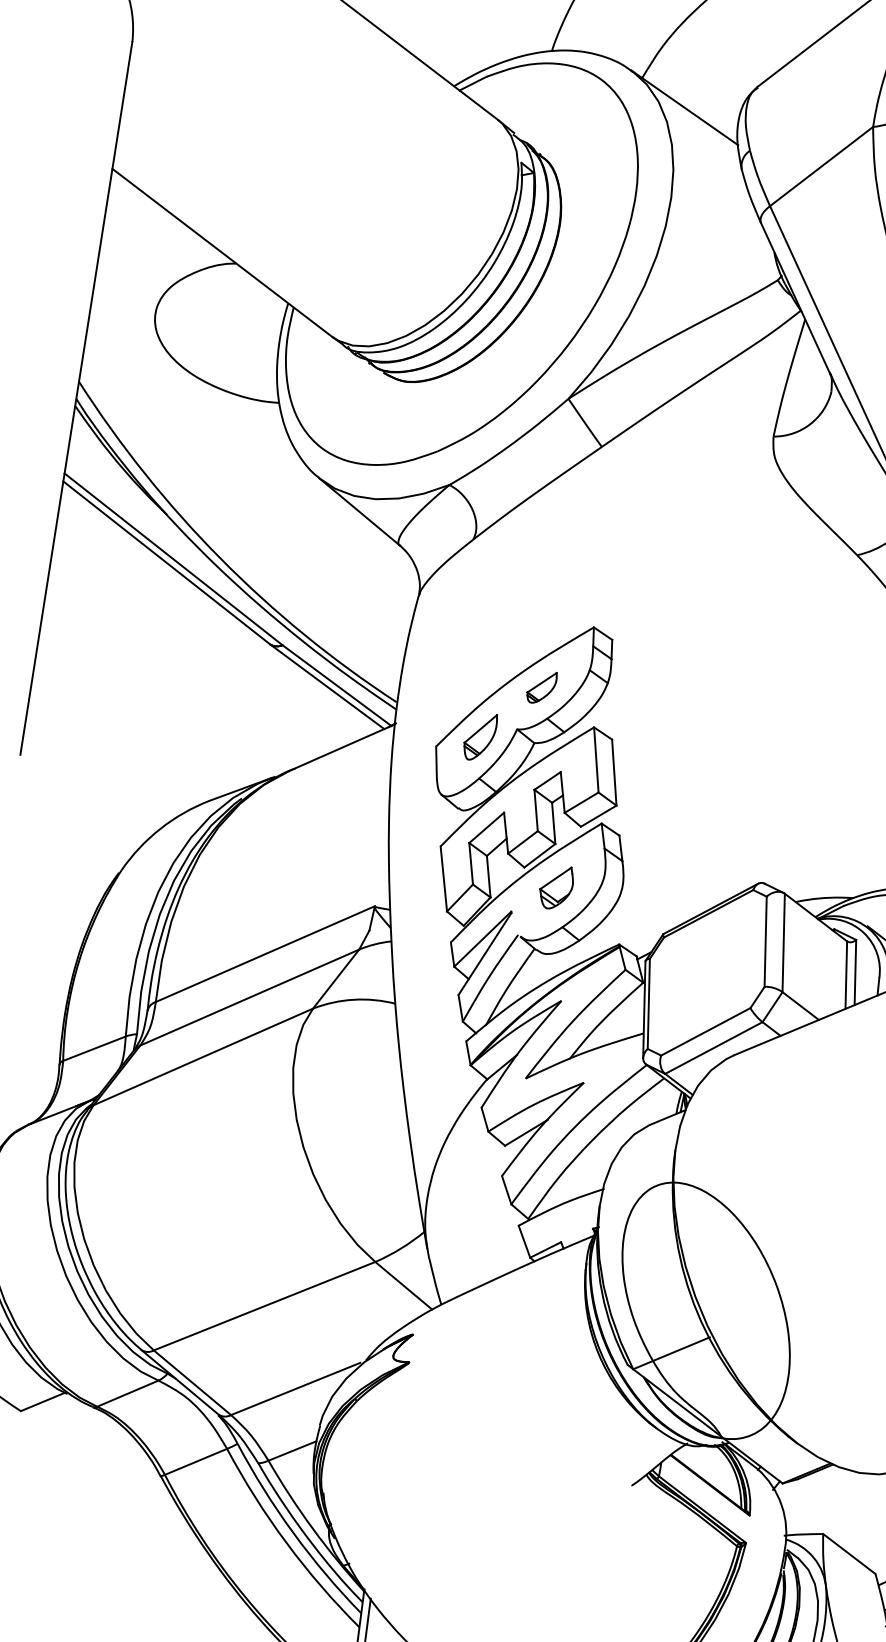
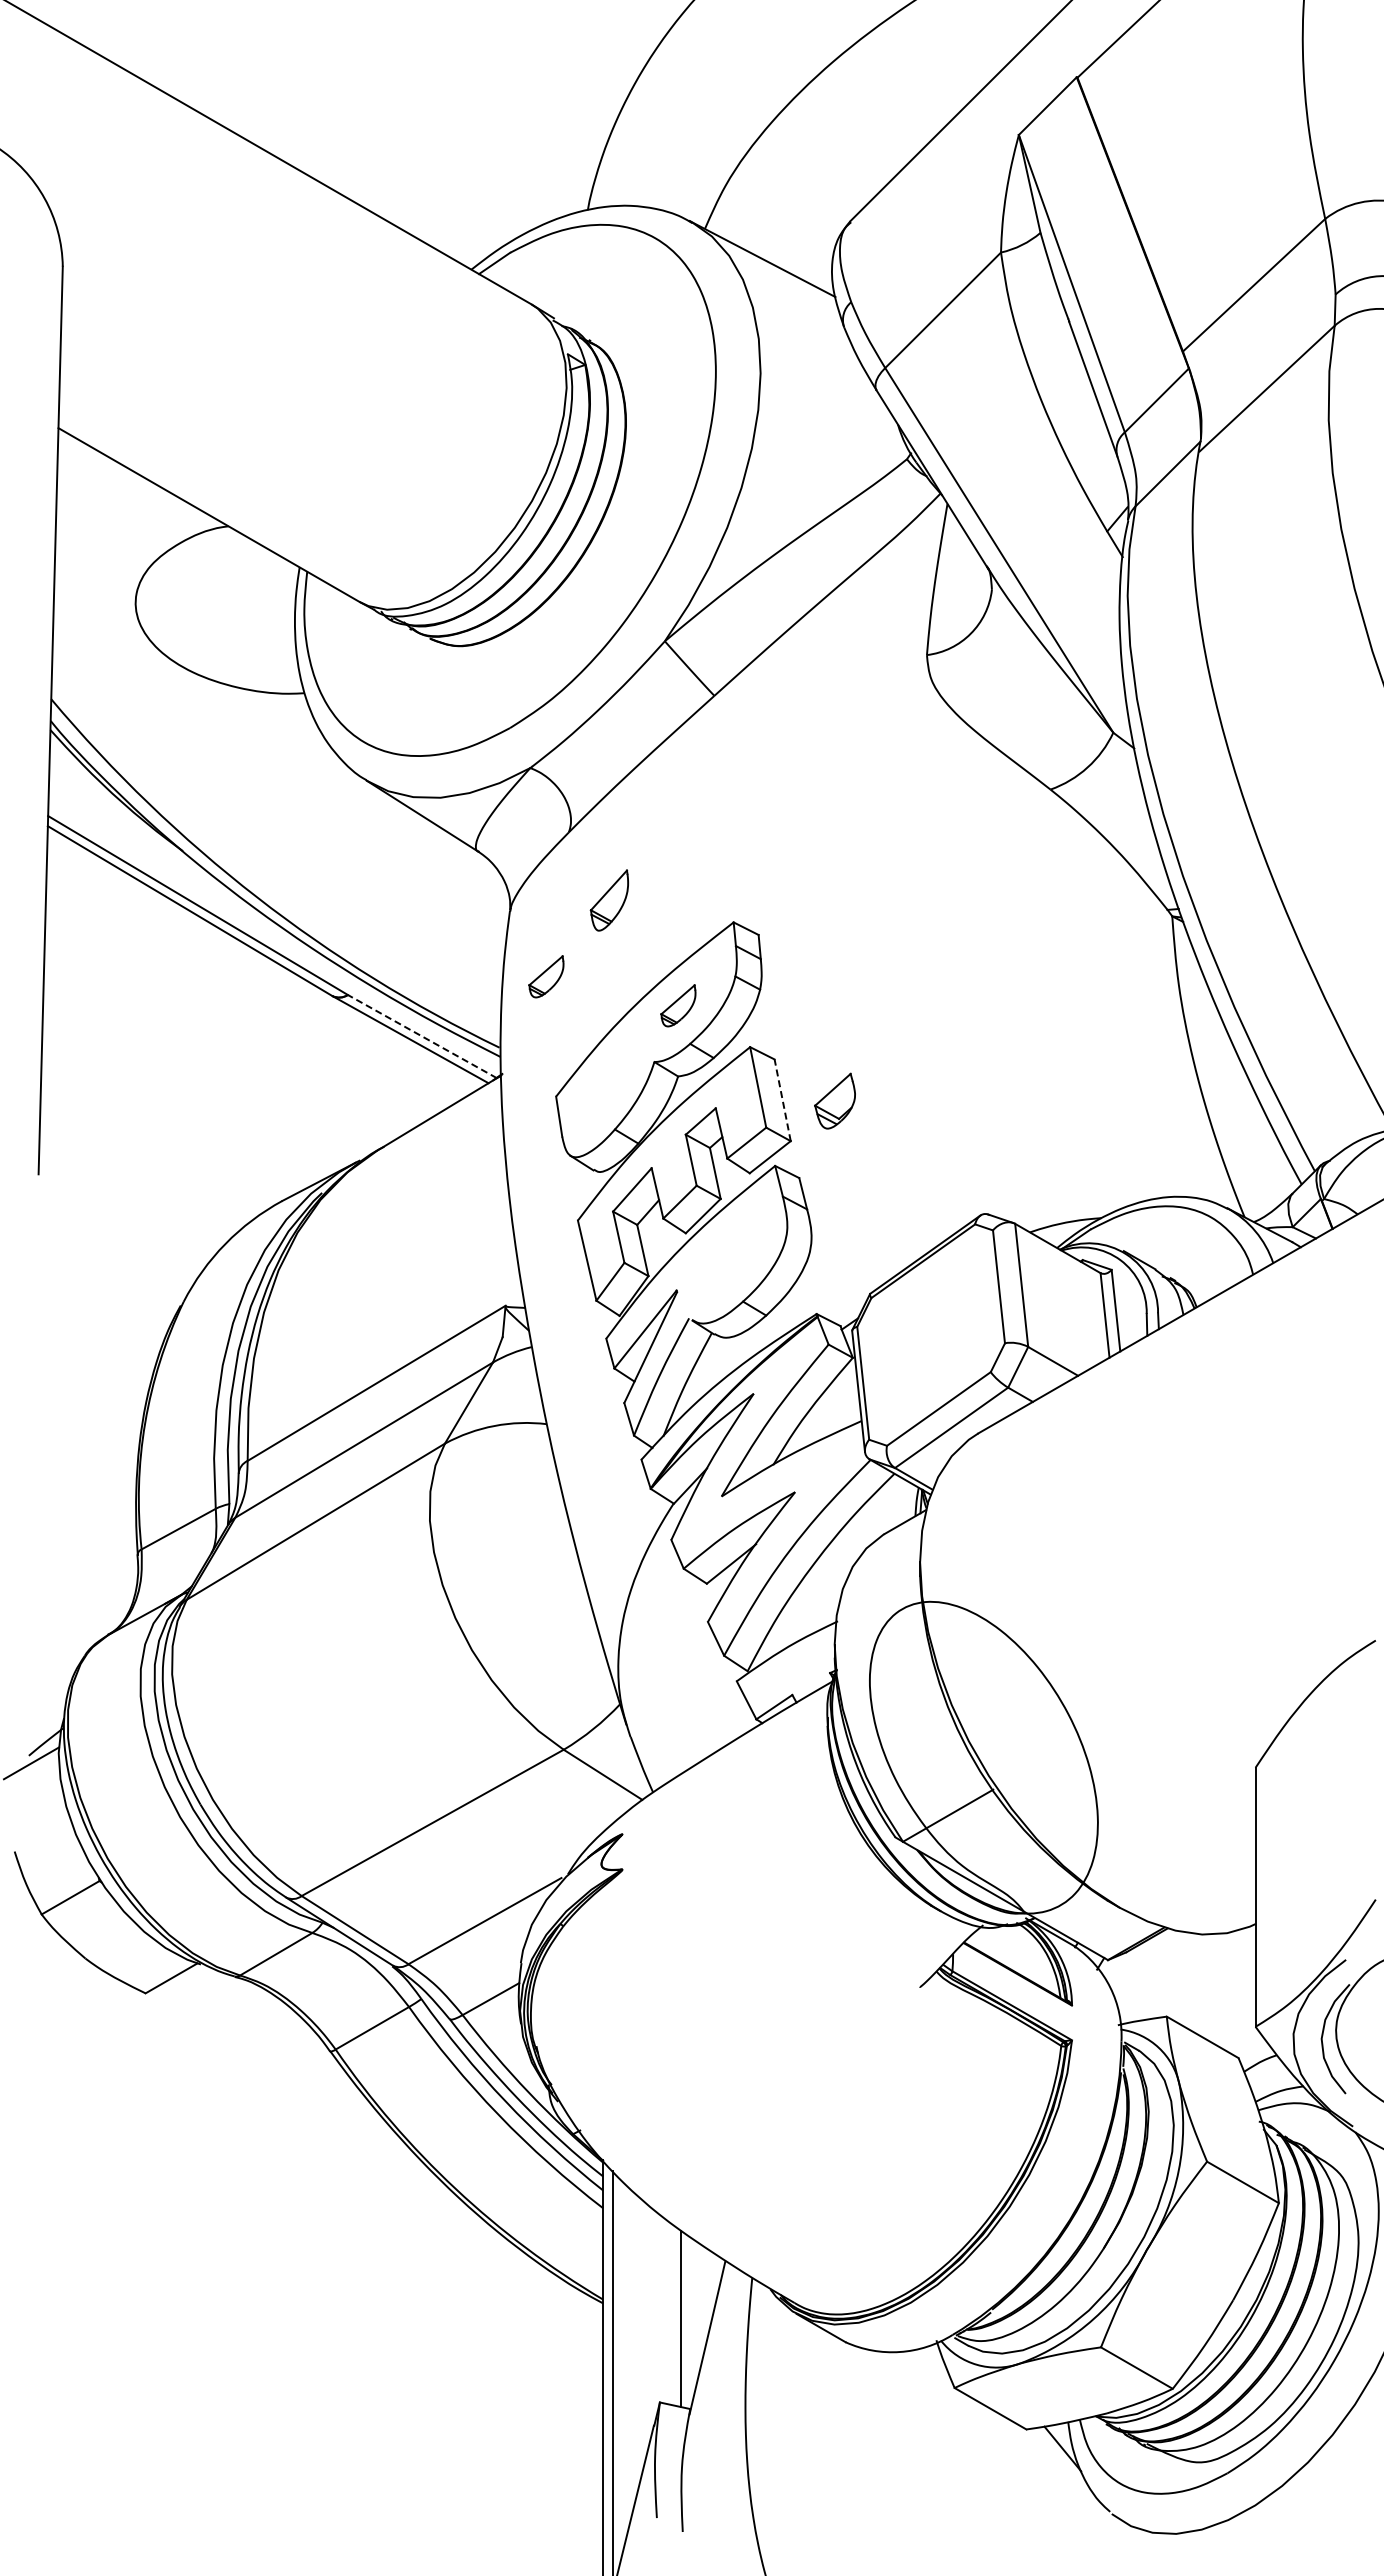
part: (440, 650) -> (546, 976), added
line: (336, 685) -> (421, 1036), solid -> dashed
part: (479, 736) -> (608, 900), moved
line: (614, 772) -> (782, 1100), solid -> dashed
part: (556, 887) -> (834, 1100), moved

